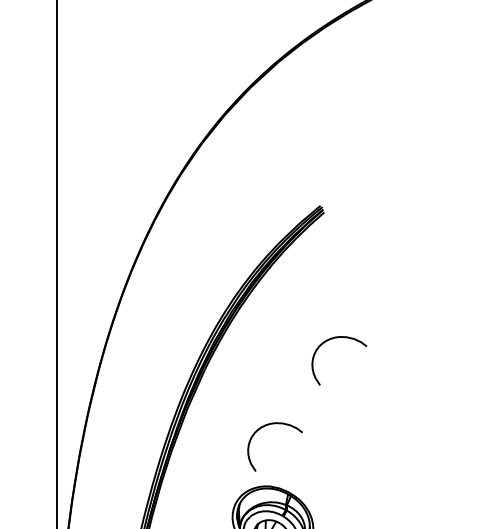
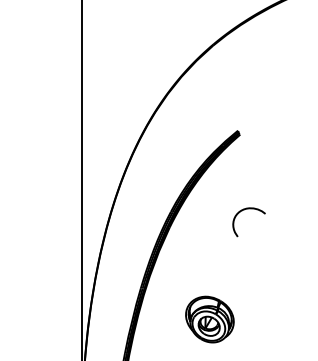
curve: (263, 428) -> (204, 262), removed

